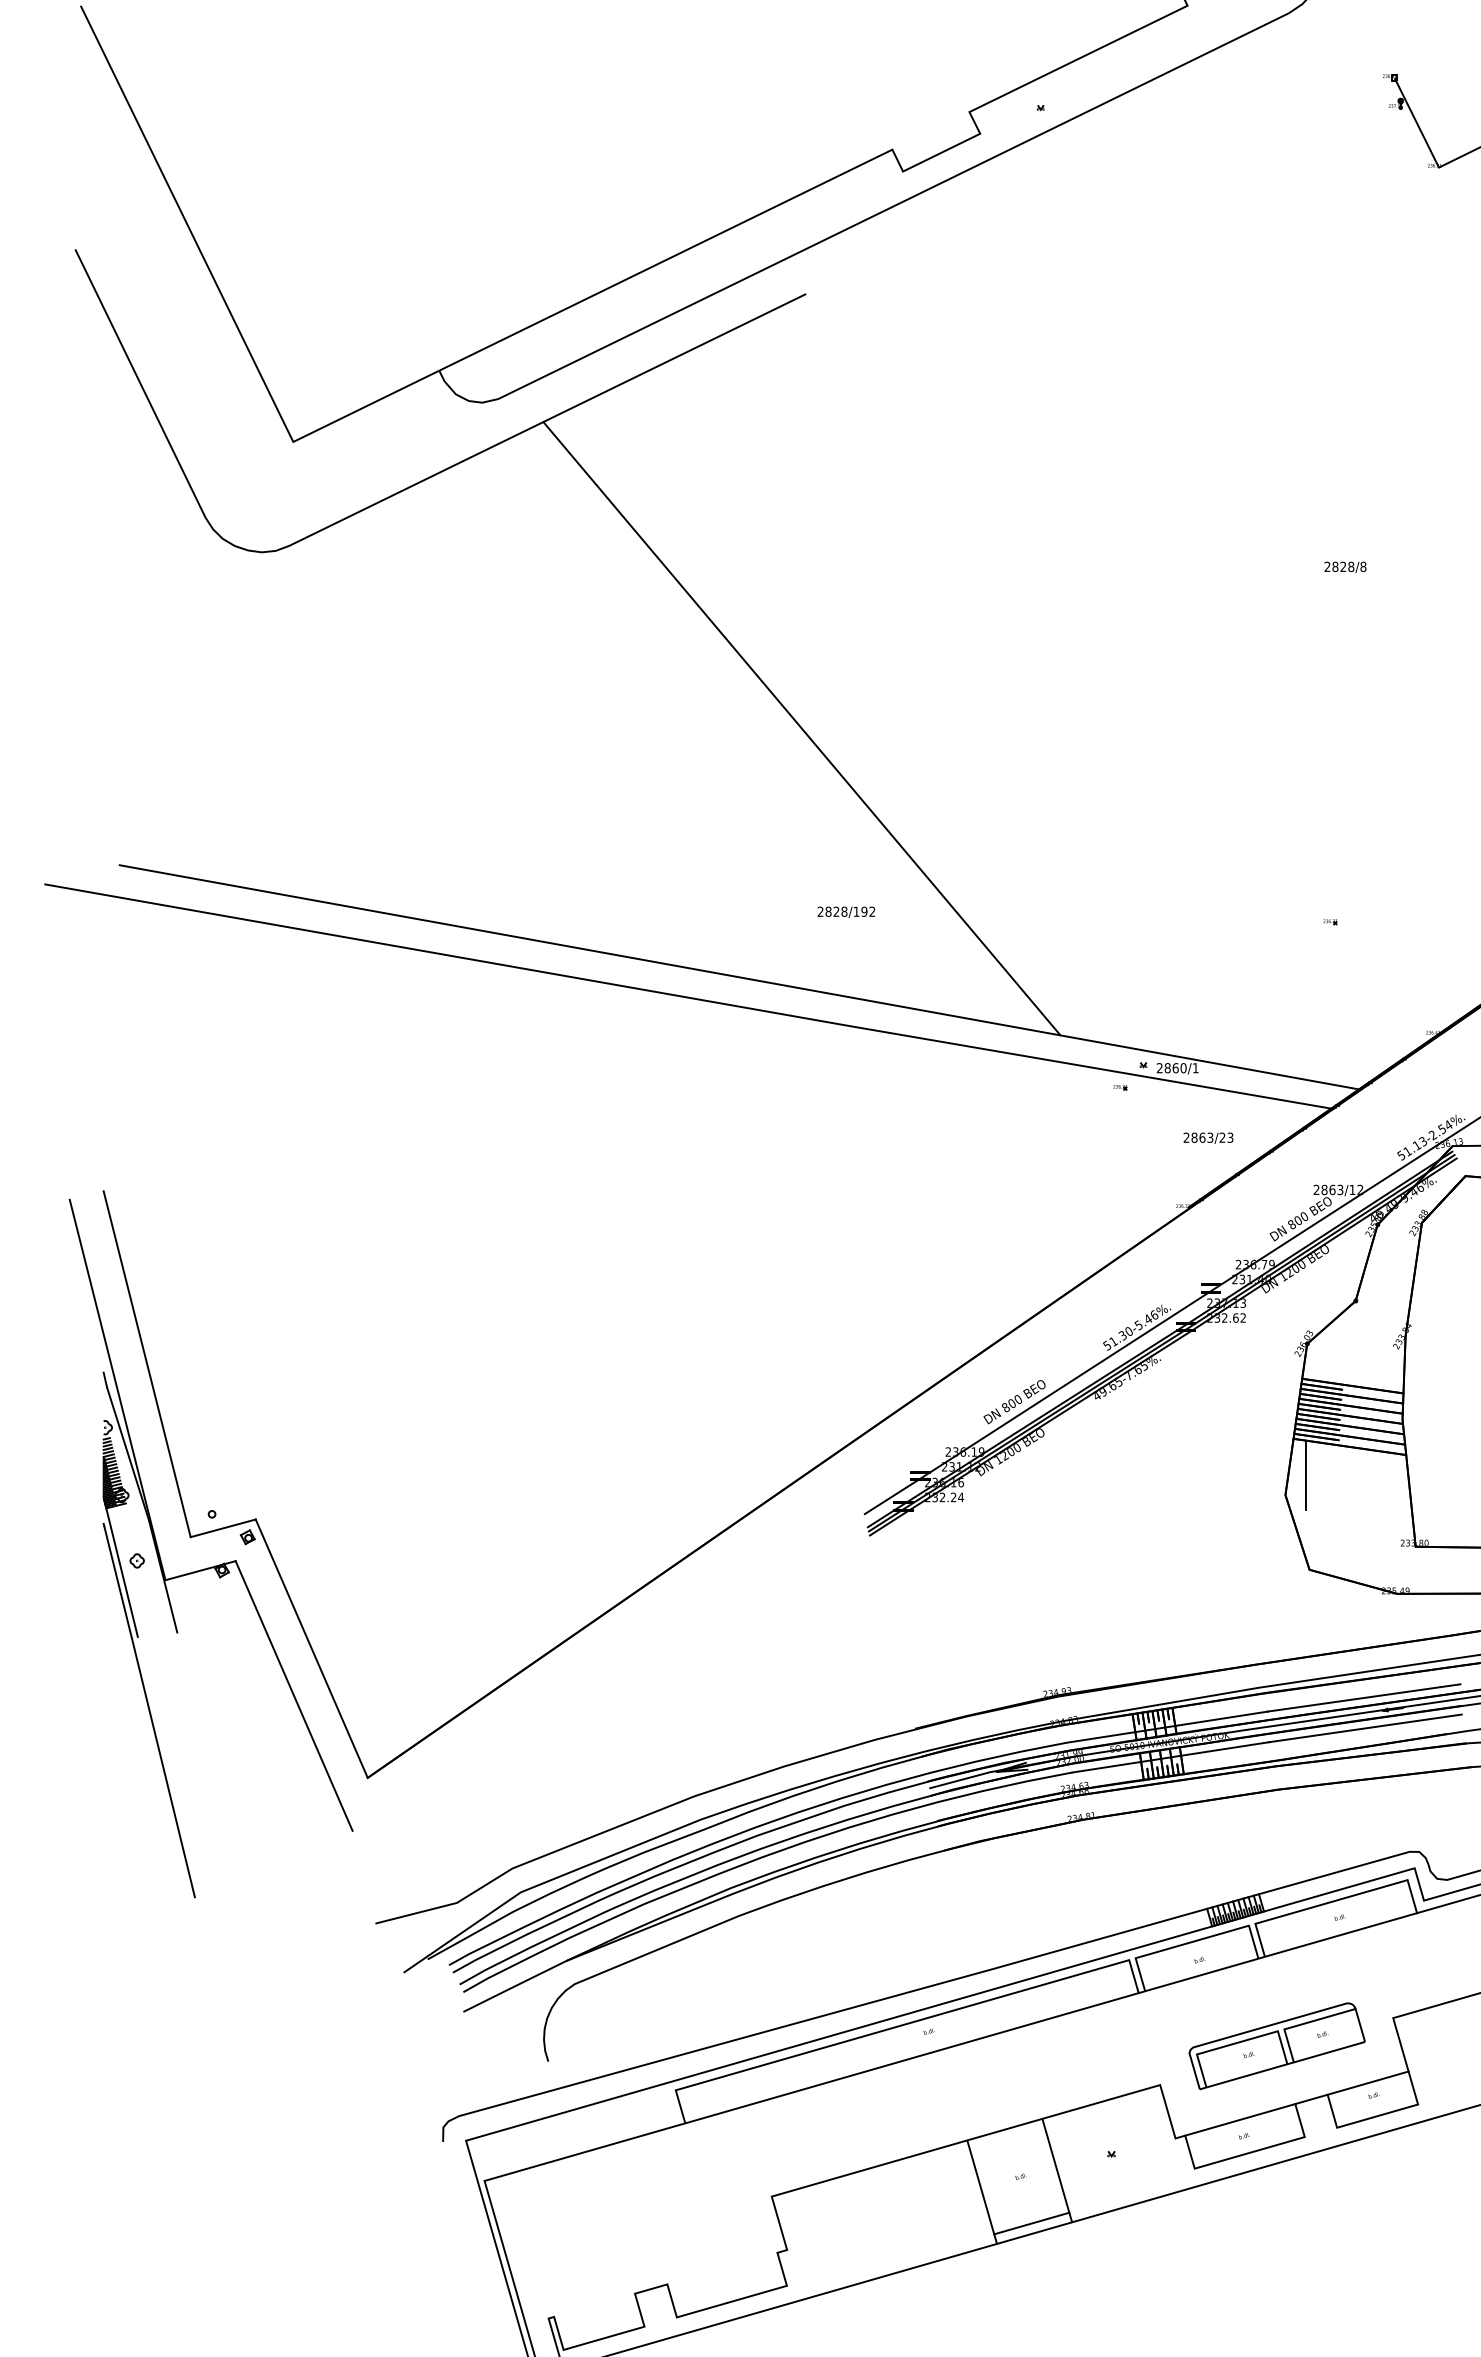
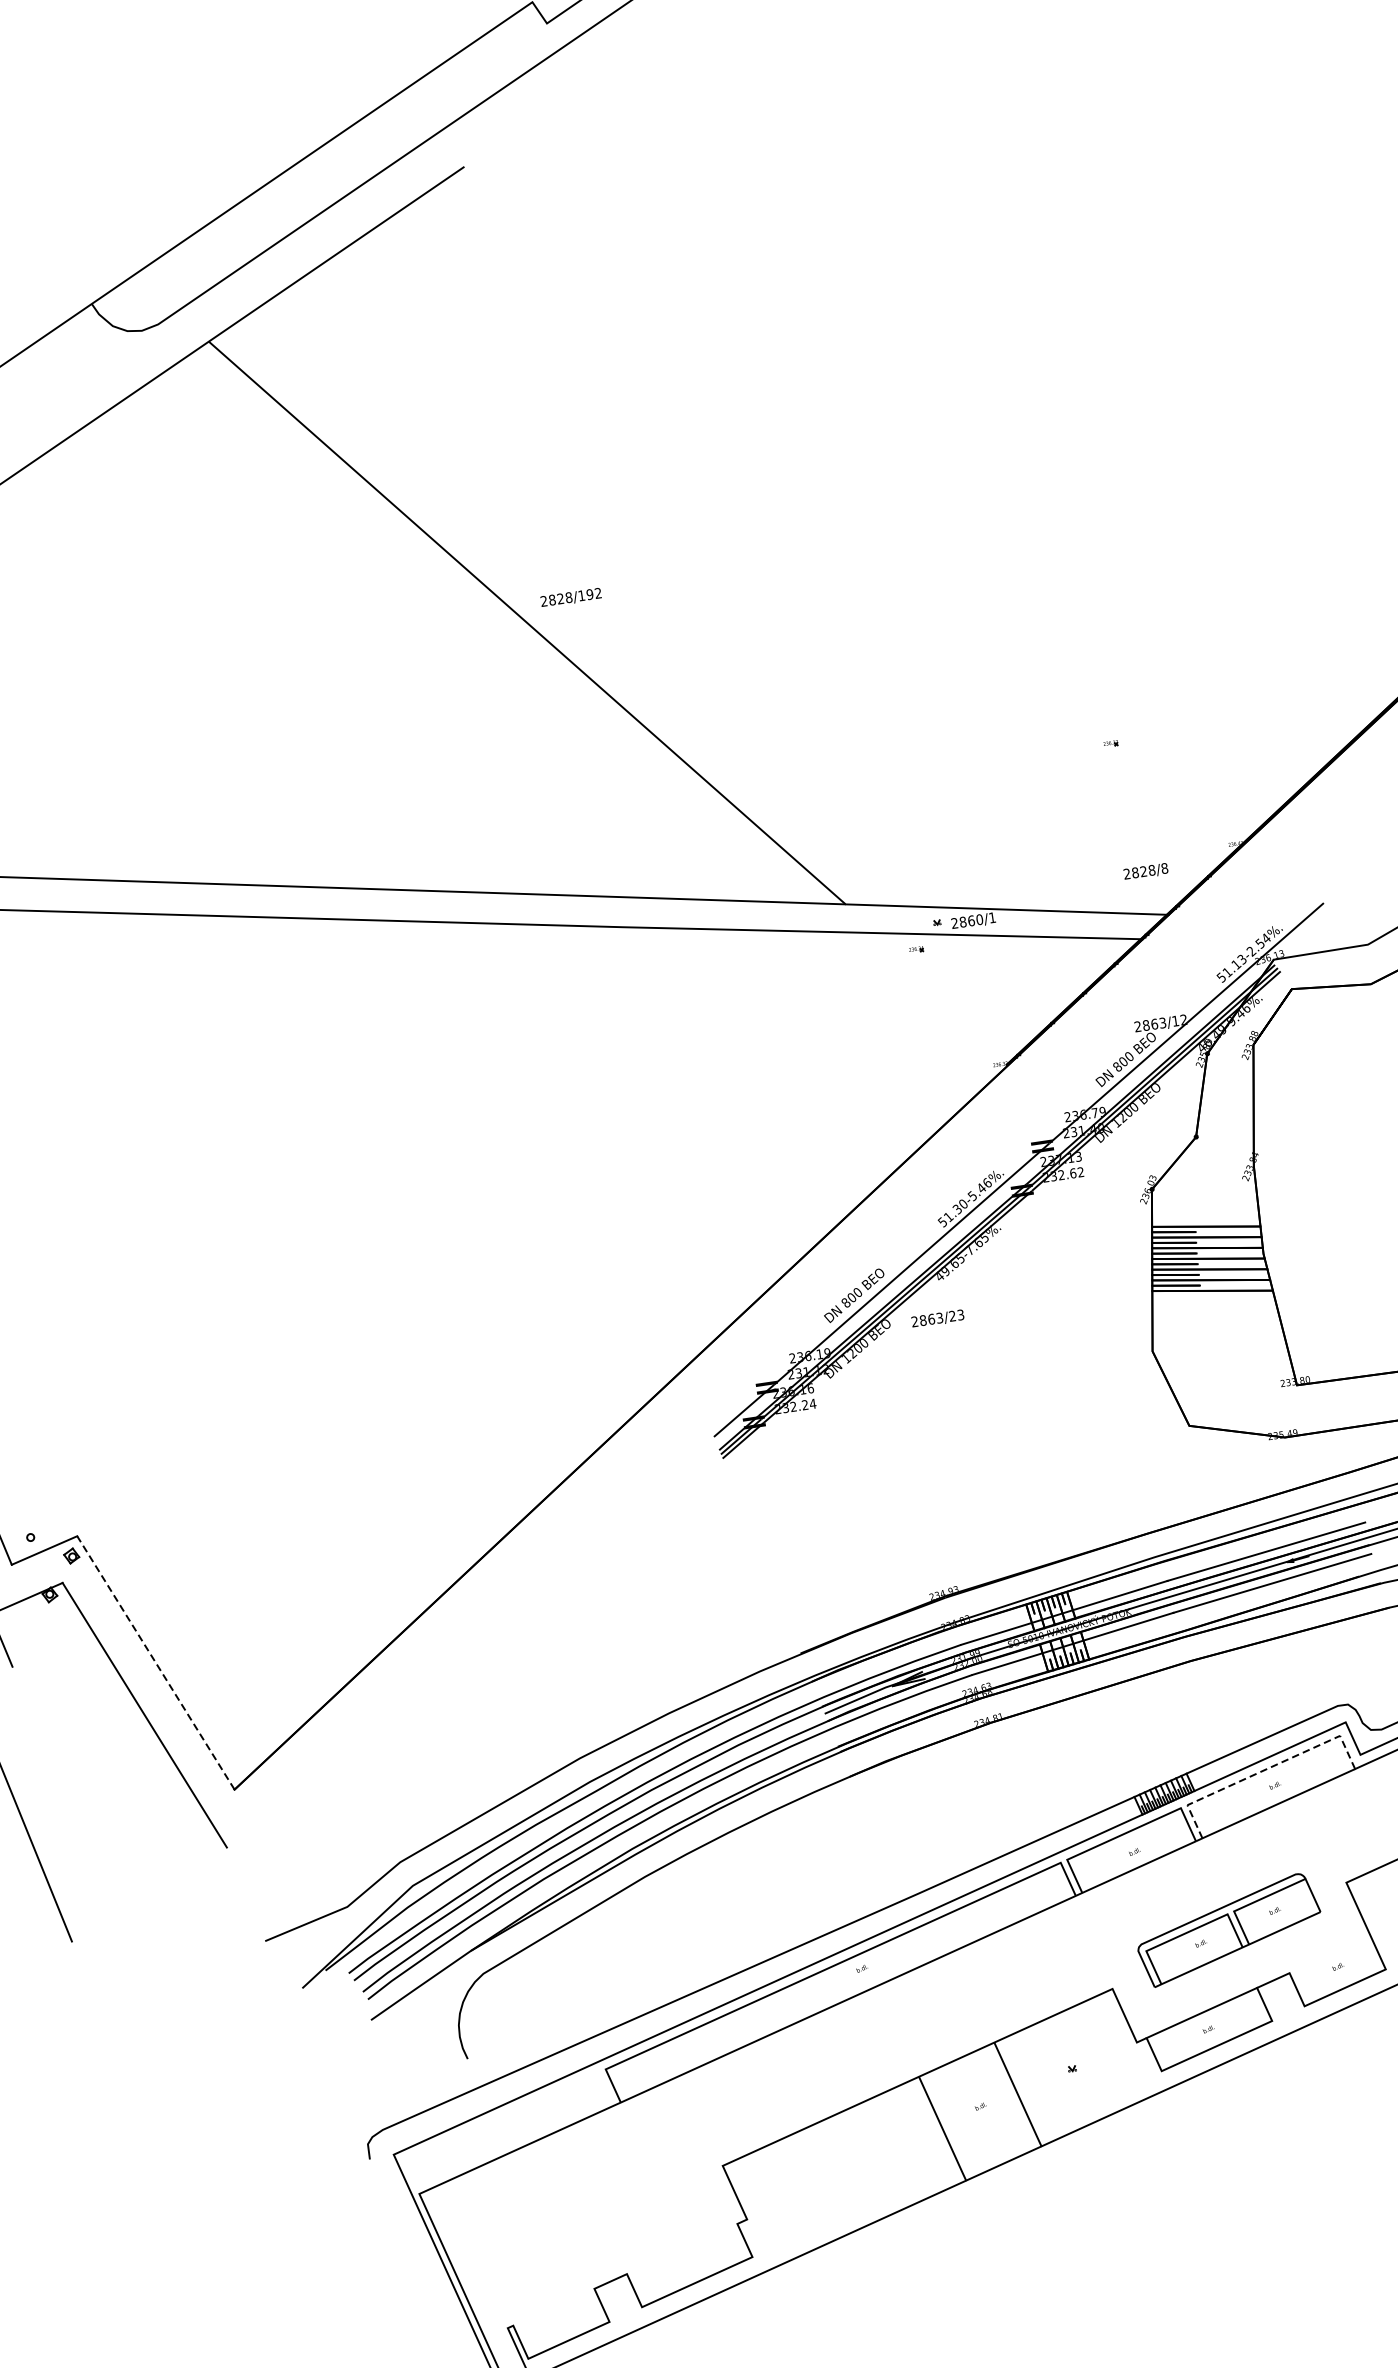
text: (1345, 567) -> (1146, 871), moved
text: (846, 911) -> (571, 597), moved
text: (1208, 1137) -> (937, 1318), moved
line: (1306, 1475) -> (1171, 1327), removed
line: (311, 1648) -> (155, 1662), solid -> dashed
line: (1331, 1901) -> (1263, 1770), solid -> dashed
line: (1367, 2082) -> (1329, 1954), removed
line: (1031, 2223) -> (999, 2153), removed

